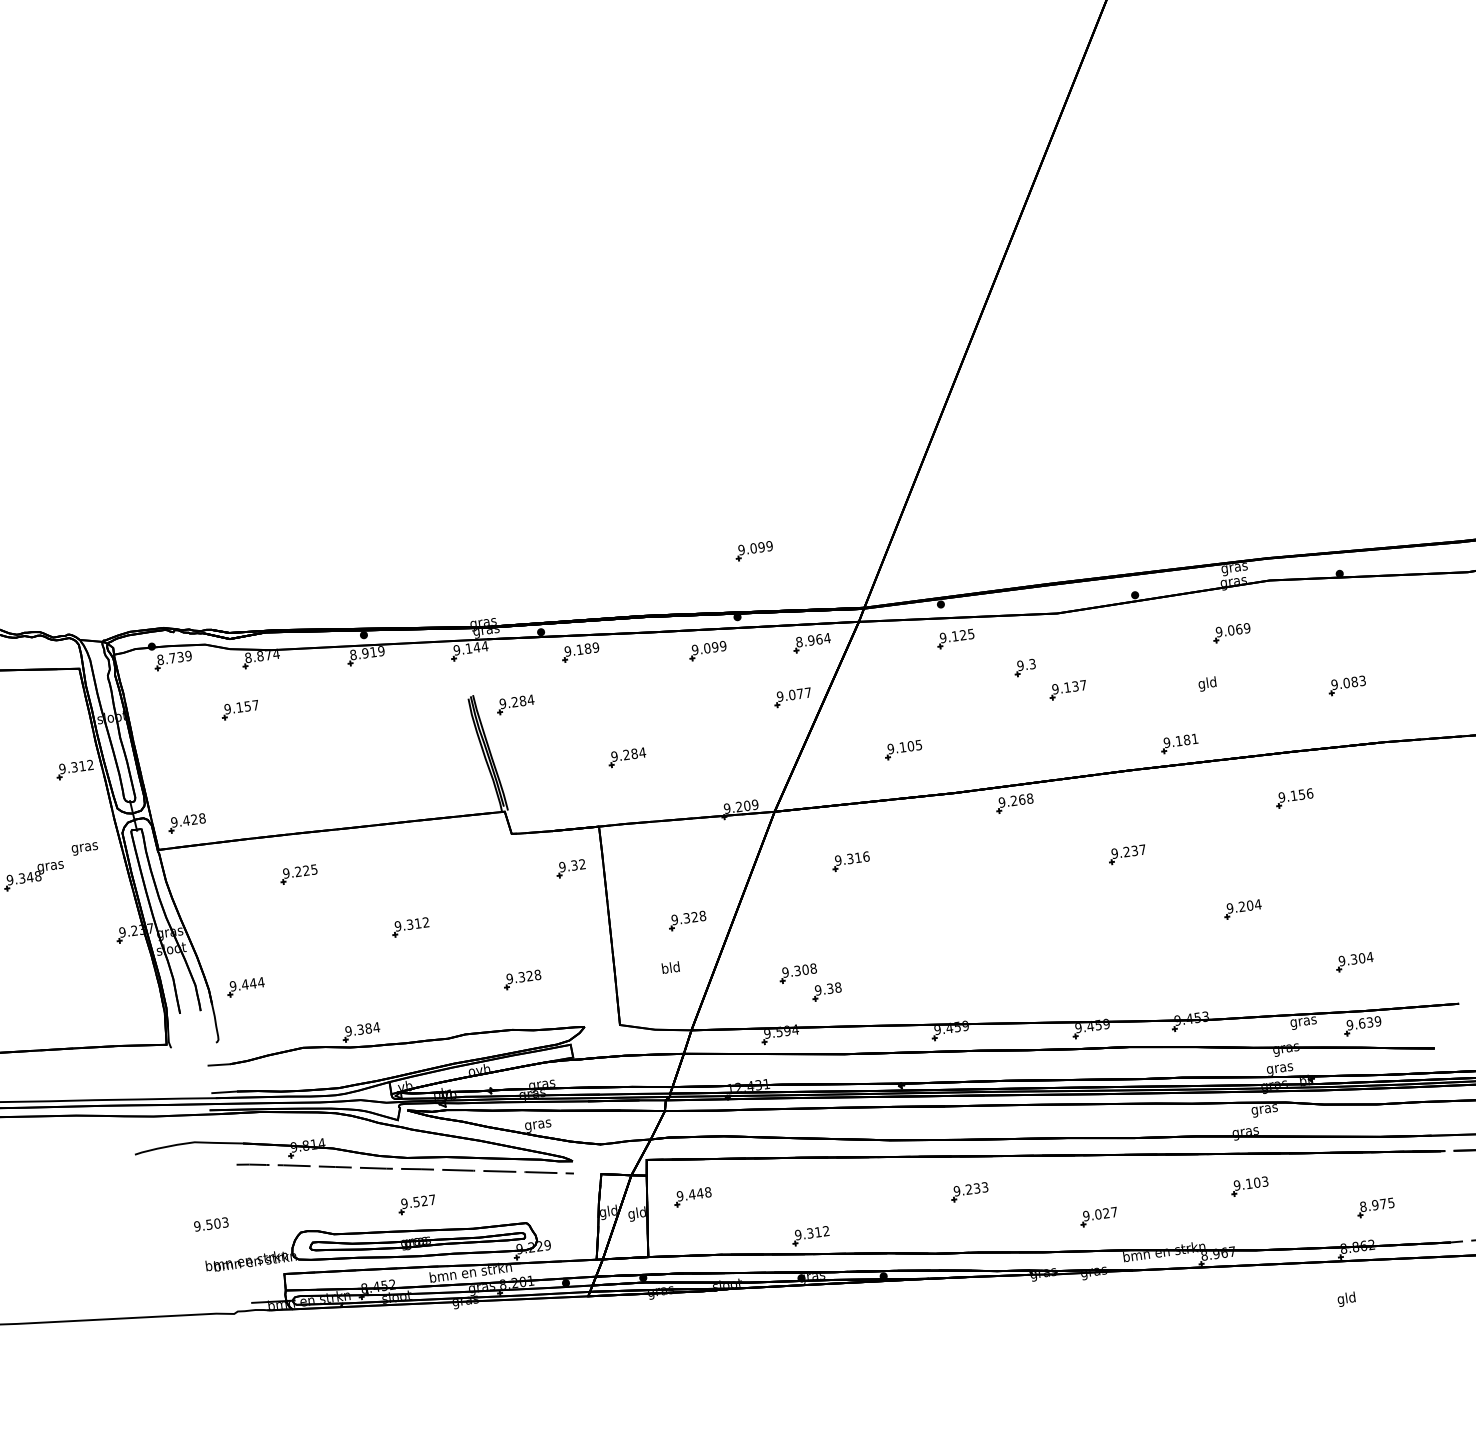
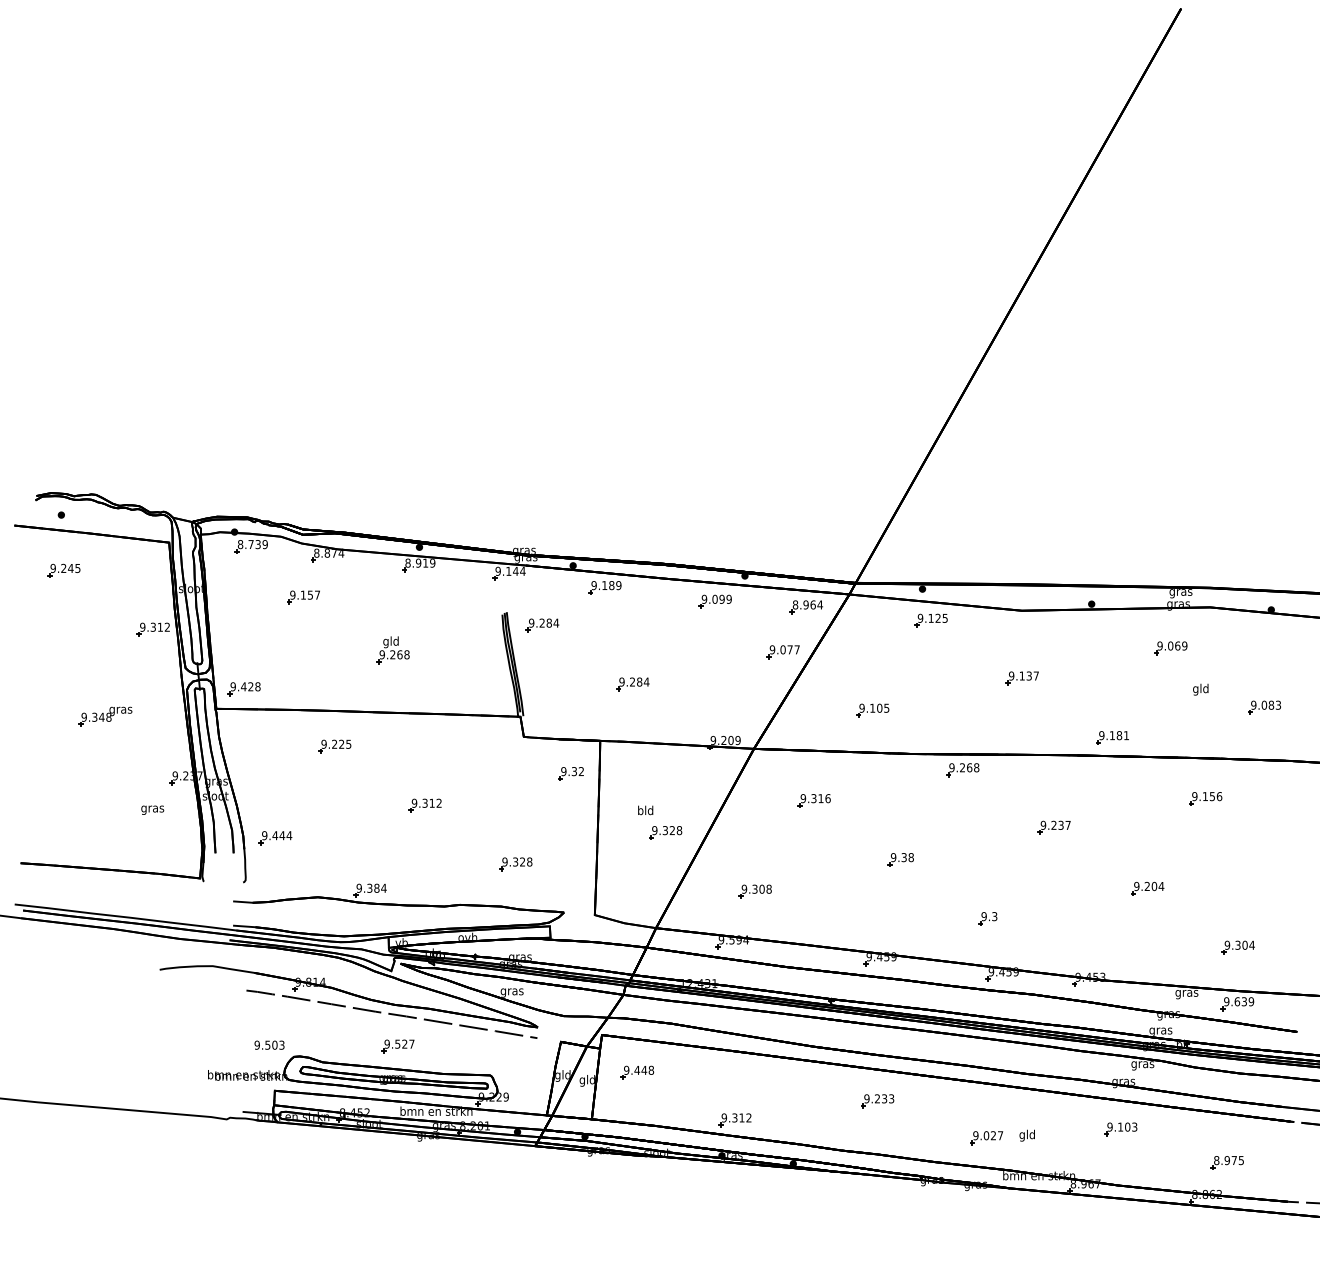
part: (753, 550) -> (766, 520), removed
part: (1024, 667) -> (987, 918), moved
text: (1207, 683) -> (1200, 689), moved
part: (349, 756) -> (392, 650), added
text: (84, 848) -> (152, 809), moved
text: (670, 967) -> (645, 810), moved
part: (826, 991) -> (900, 859), moved
text: (211, 1223) -> (269, 1044), moved
text: (1345, 1299) -> (1026, 1135), moved

